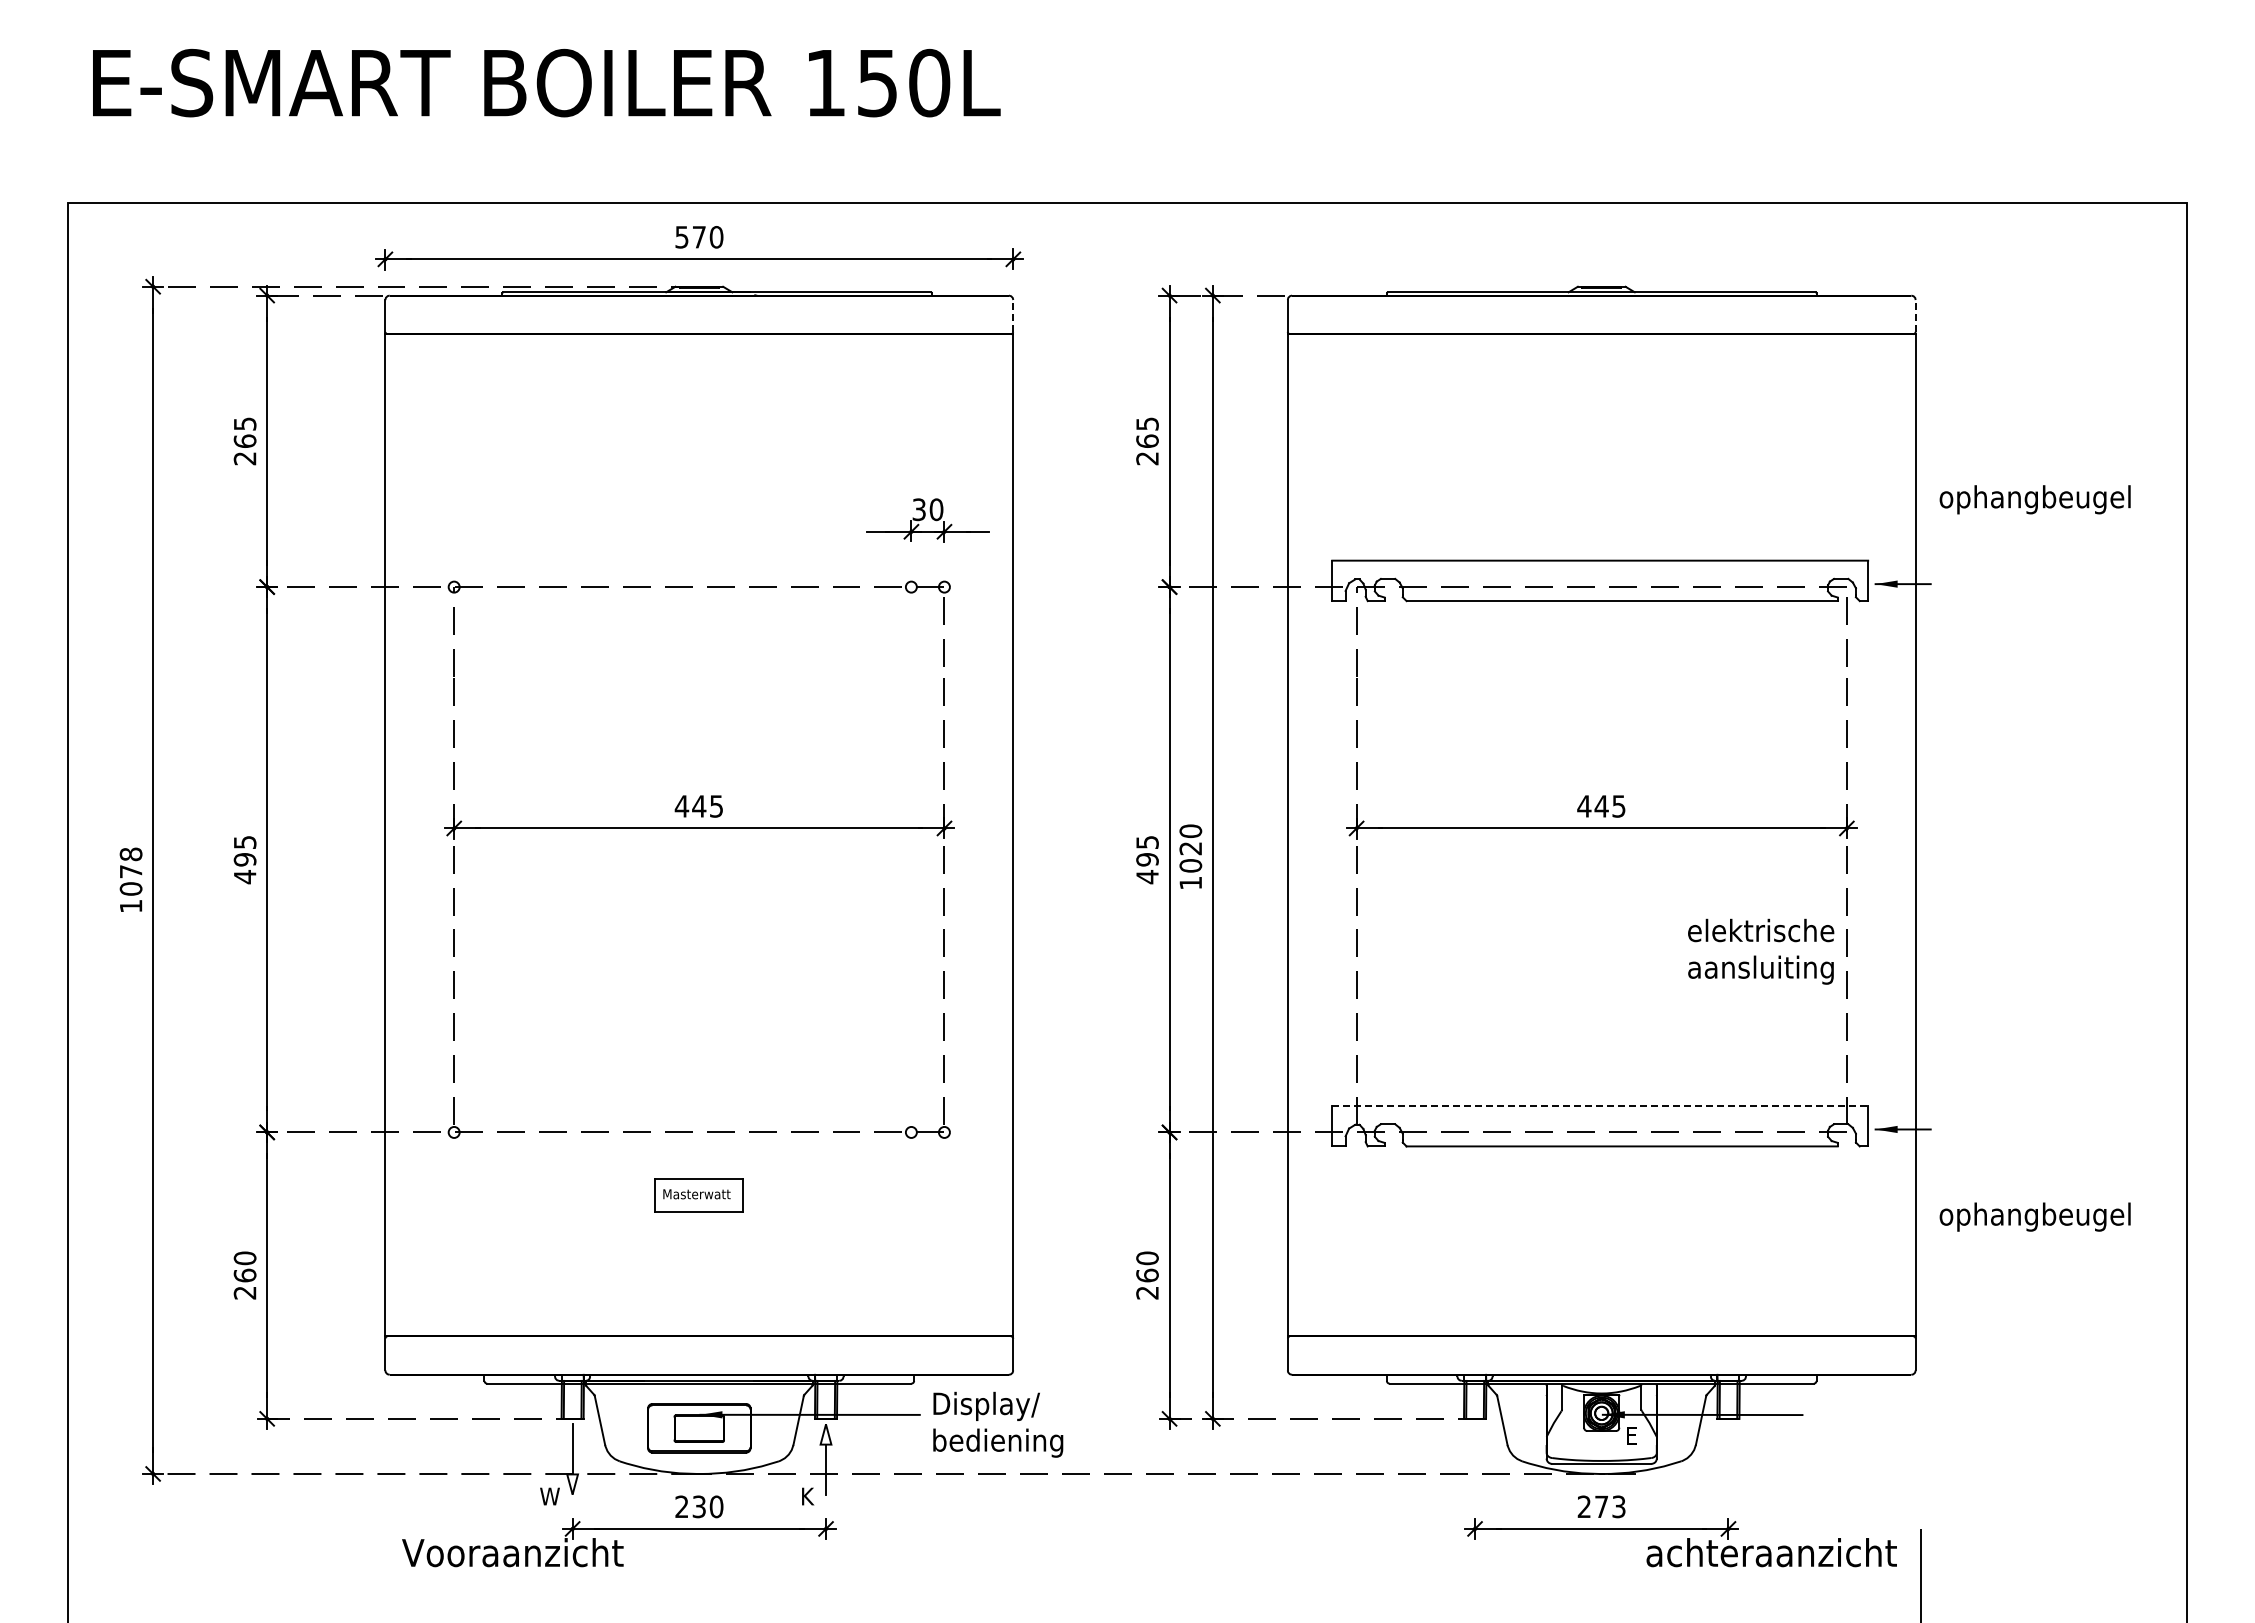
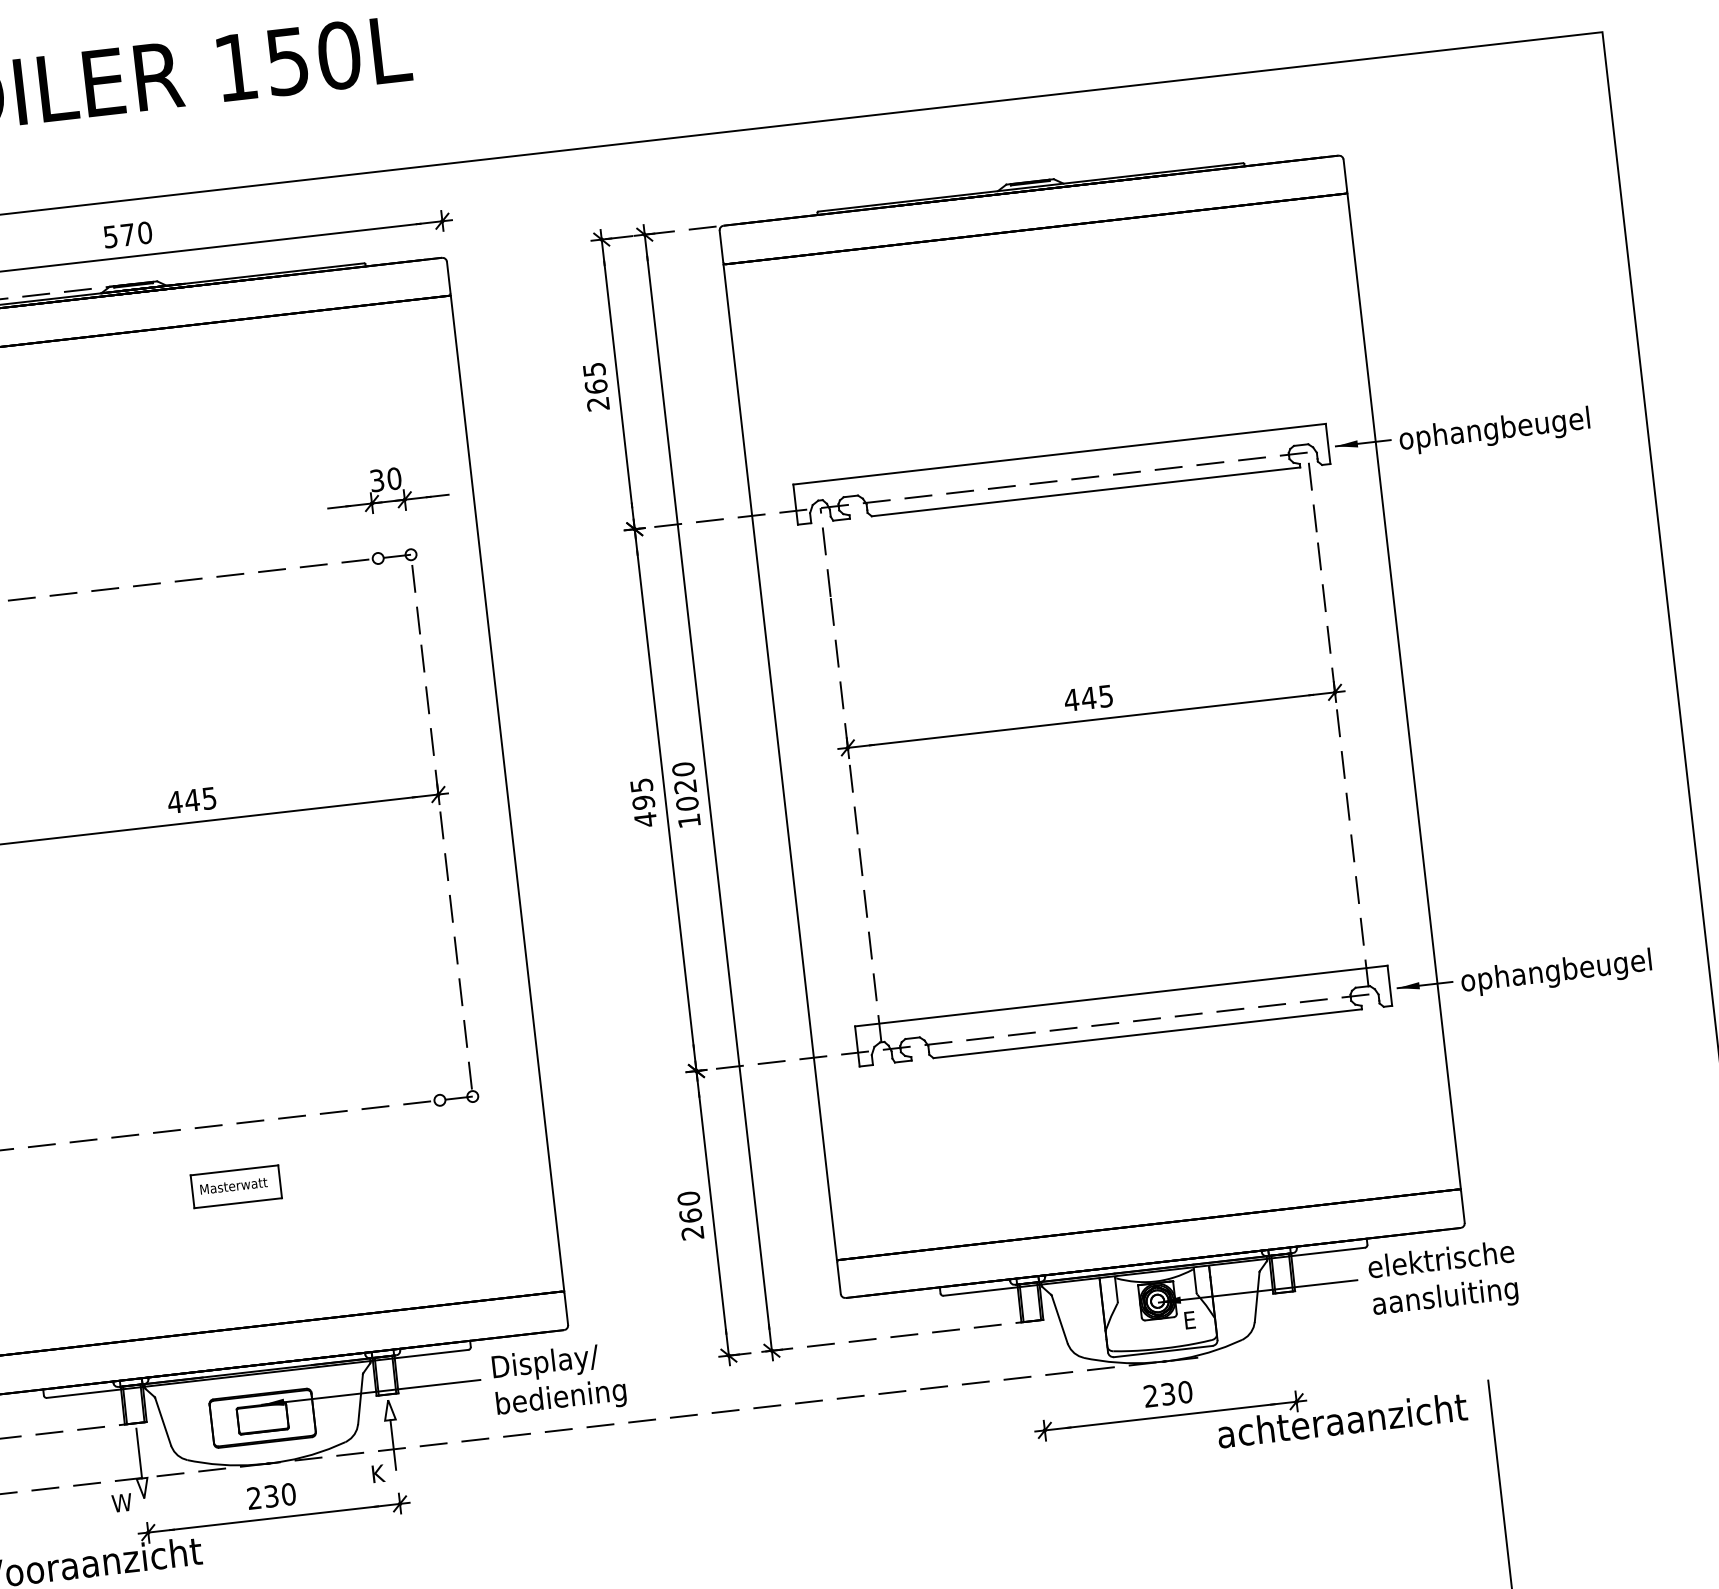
line: (1013, 315) -> (448, 277), dashed -> solid
line: (1915, 315) -> (1345, 174), dashed -> solid
text: (2034, 499) -> (1494, 430), moved
text: (1761, 951) -> (1443, 1279), moved
line: (1600, 1106) -> (1121, 996), dashed -> solid
text: (2034, 1216) -> (1555, 972), moved
text: (1610, 1506) -> (1176, 1392), 273 -> 230

